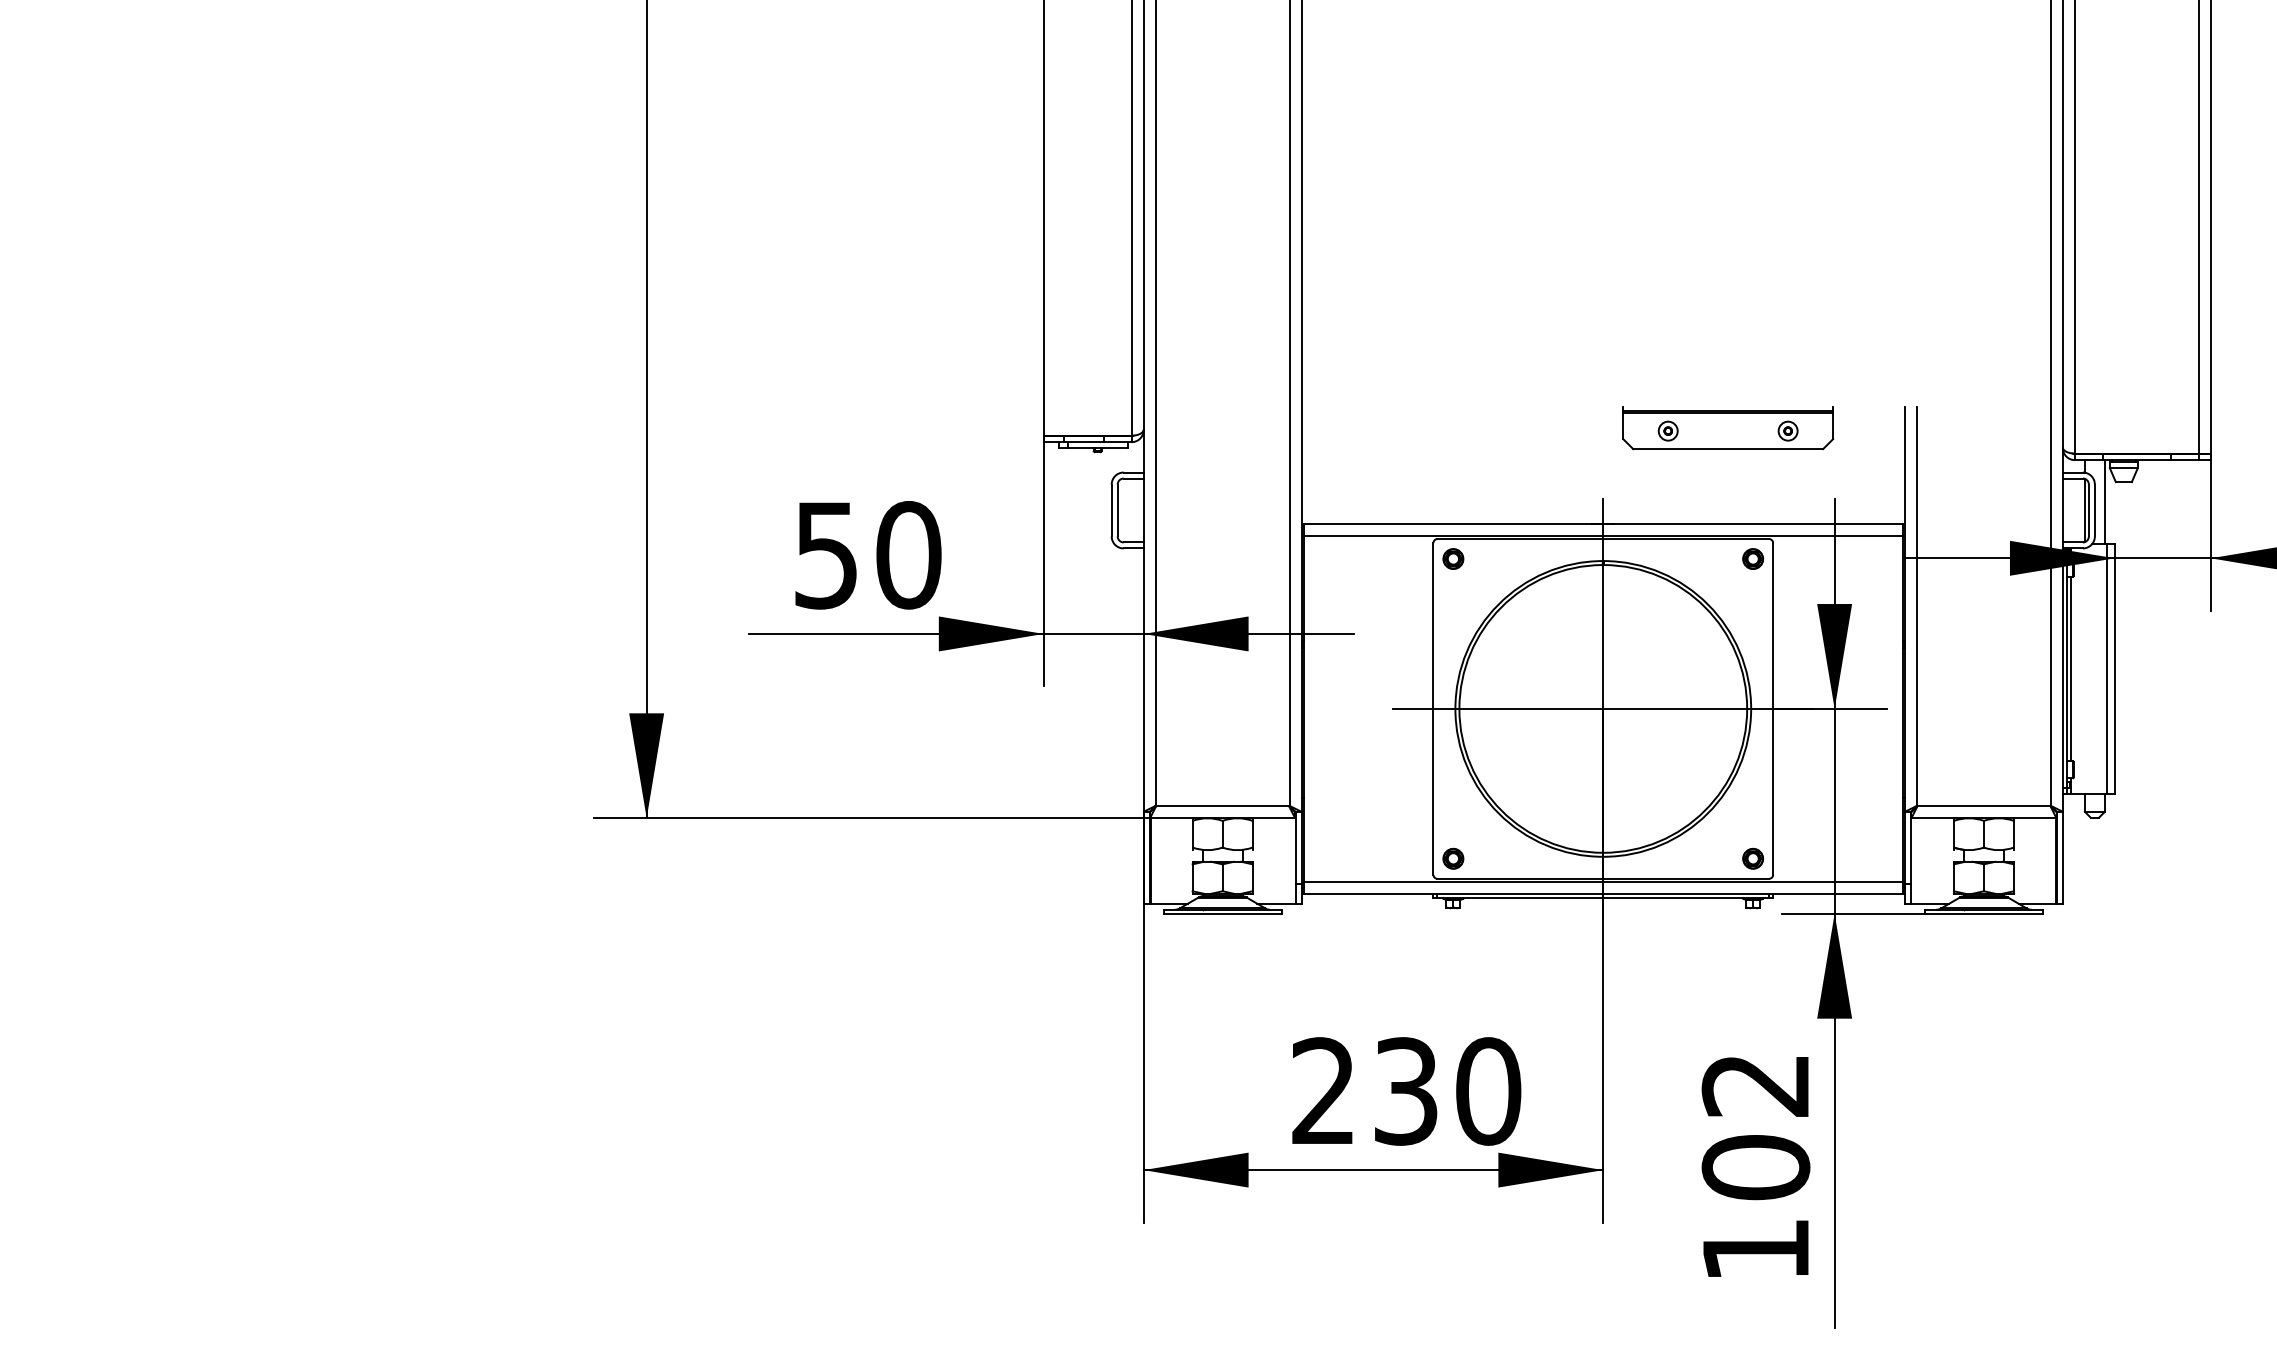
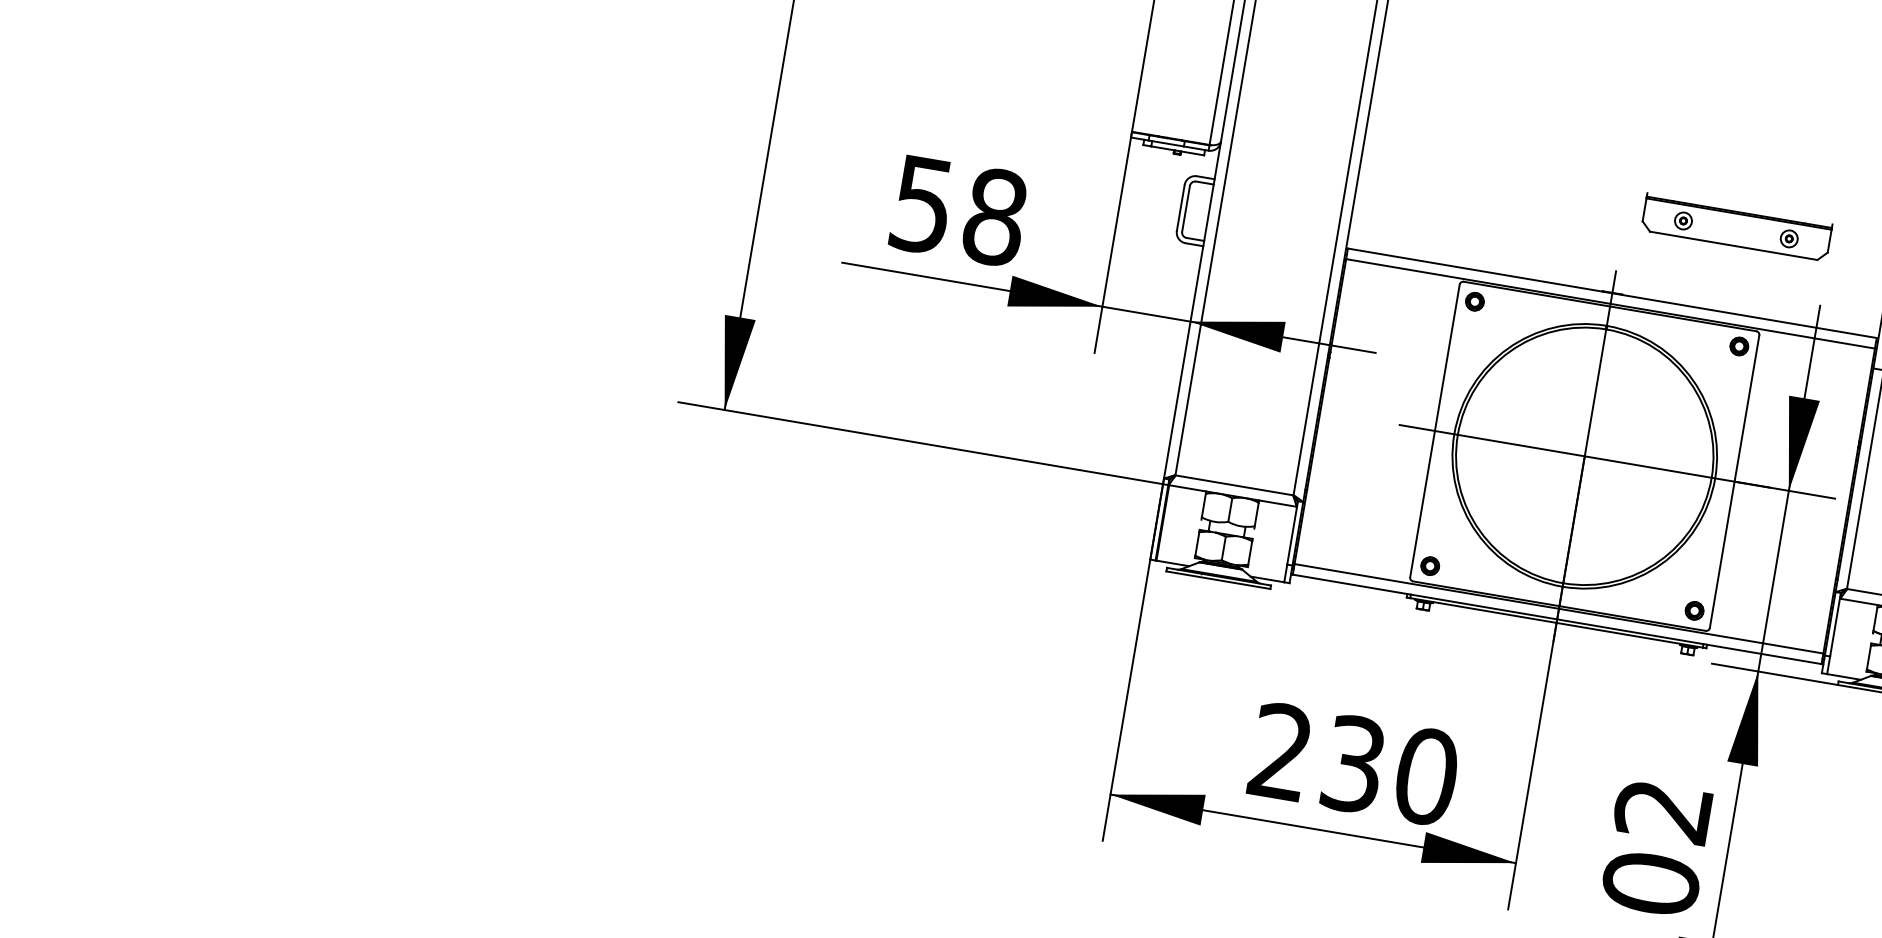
text: (908, 555) -> (994, 217), 50 -> 58

